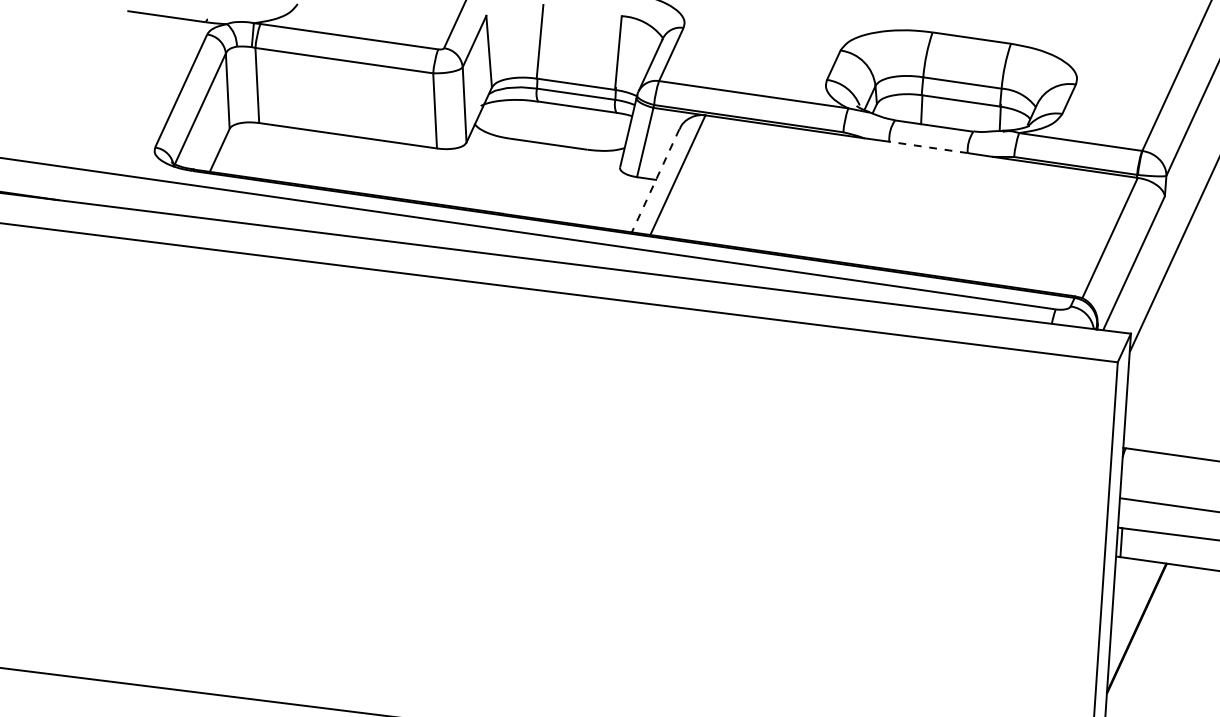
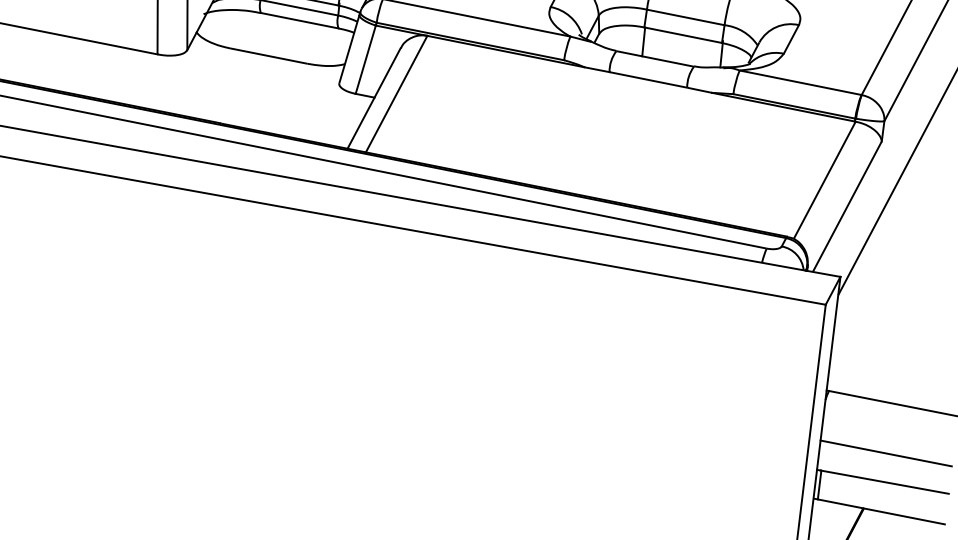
line: (927, 147) -> (647, 79), dashed -> solid
line: (655, 180) -> (373, 98), dashed -> solid

